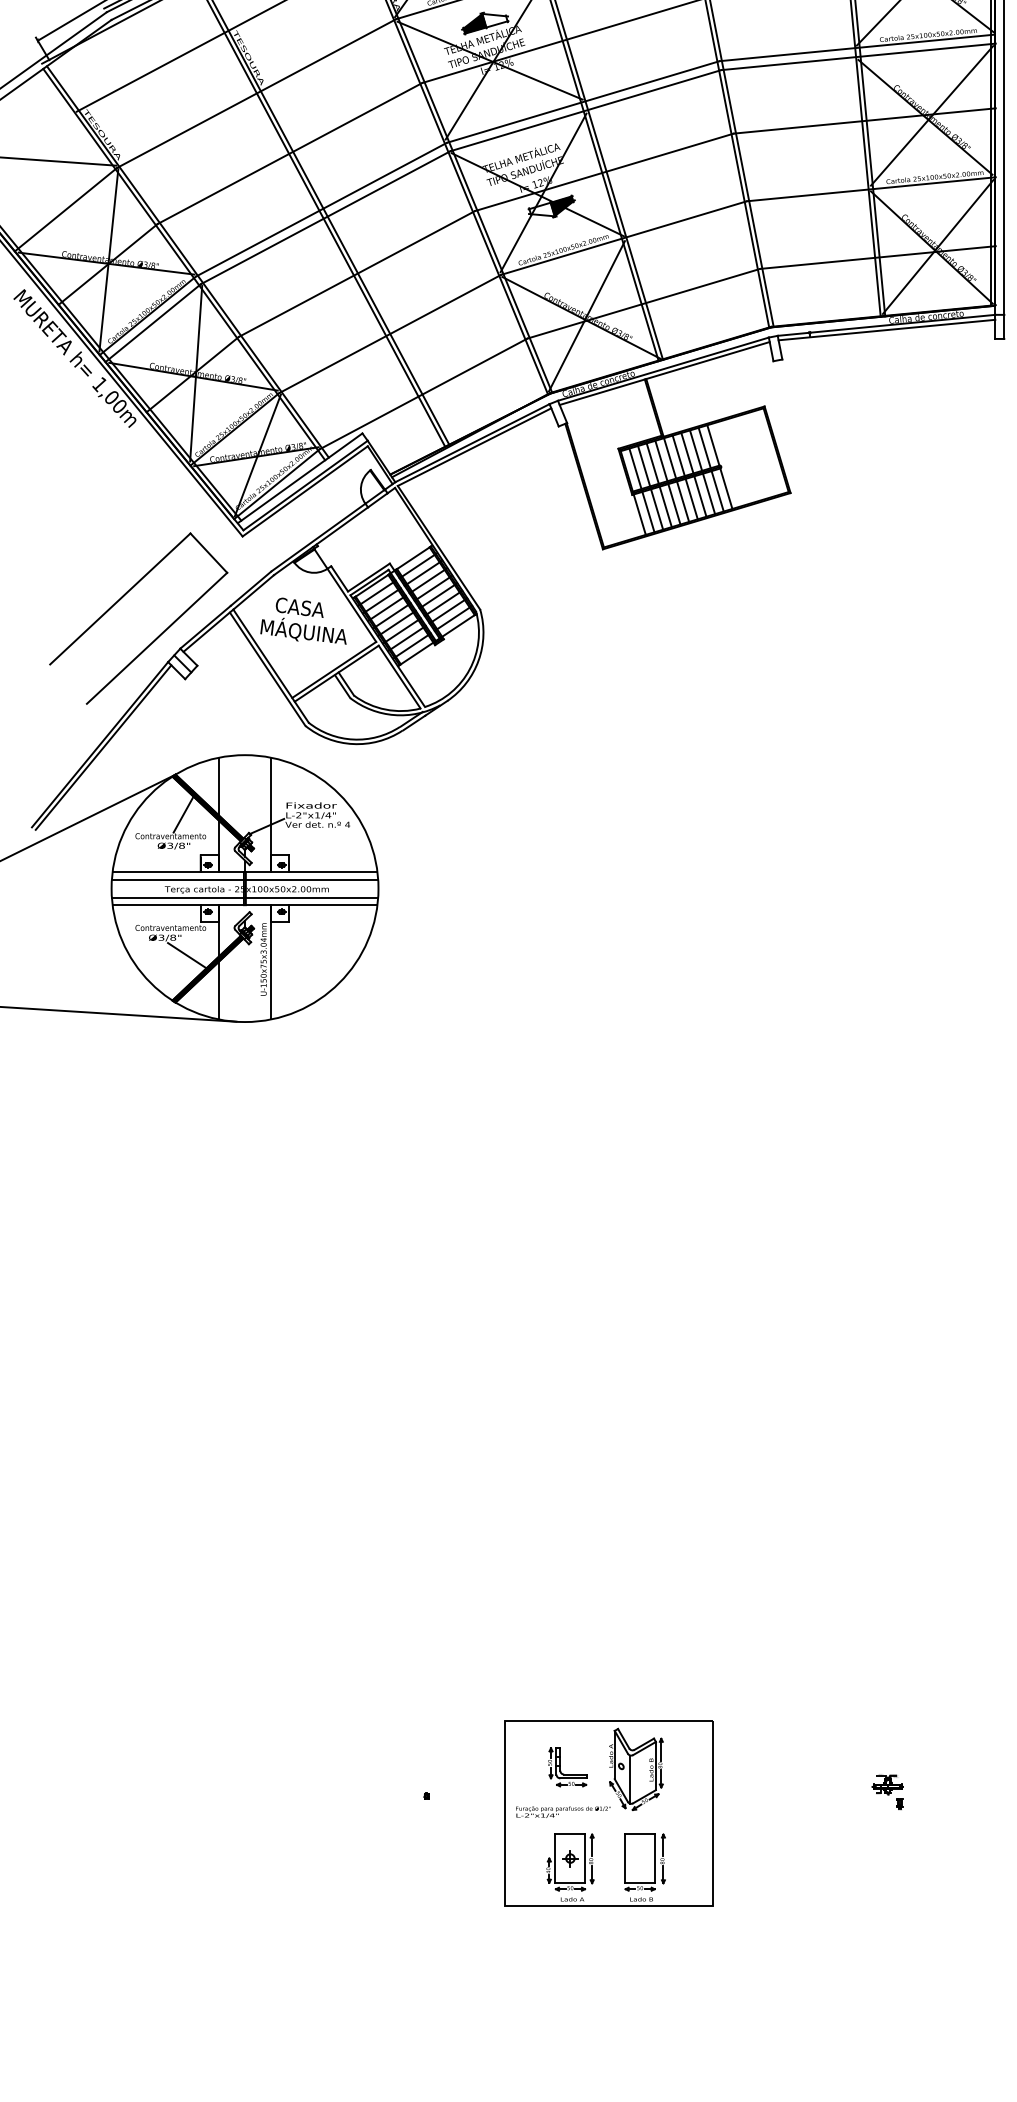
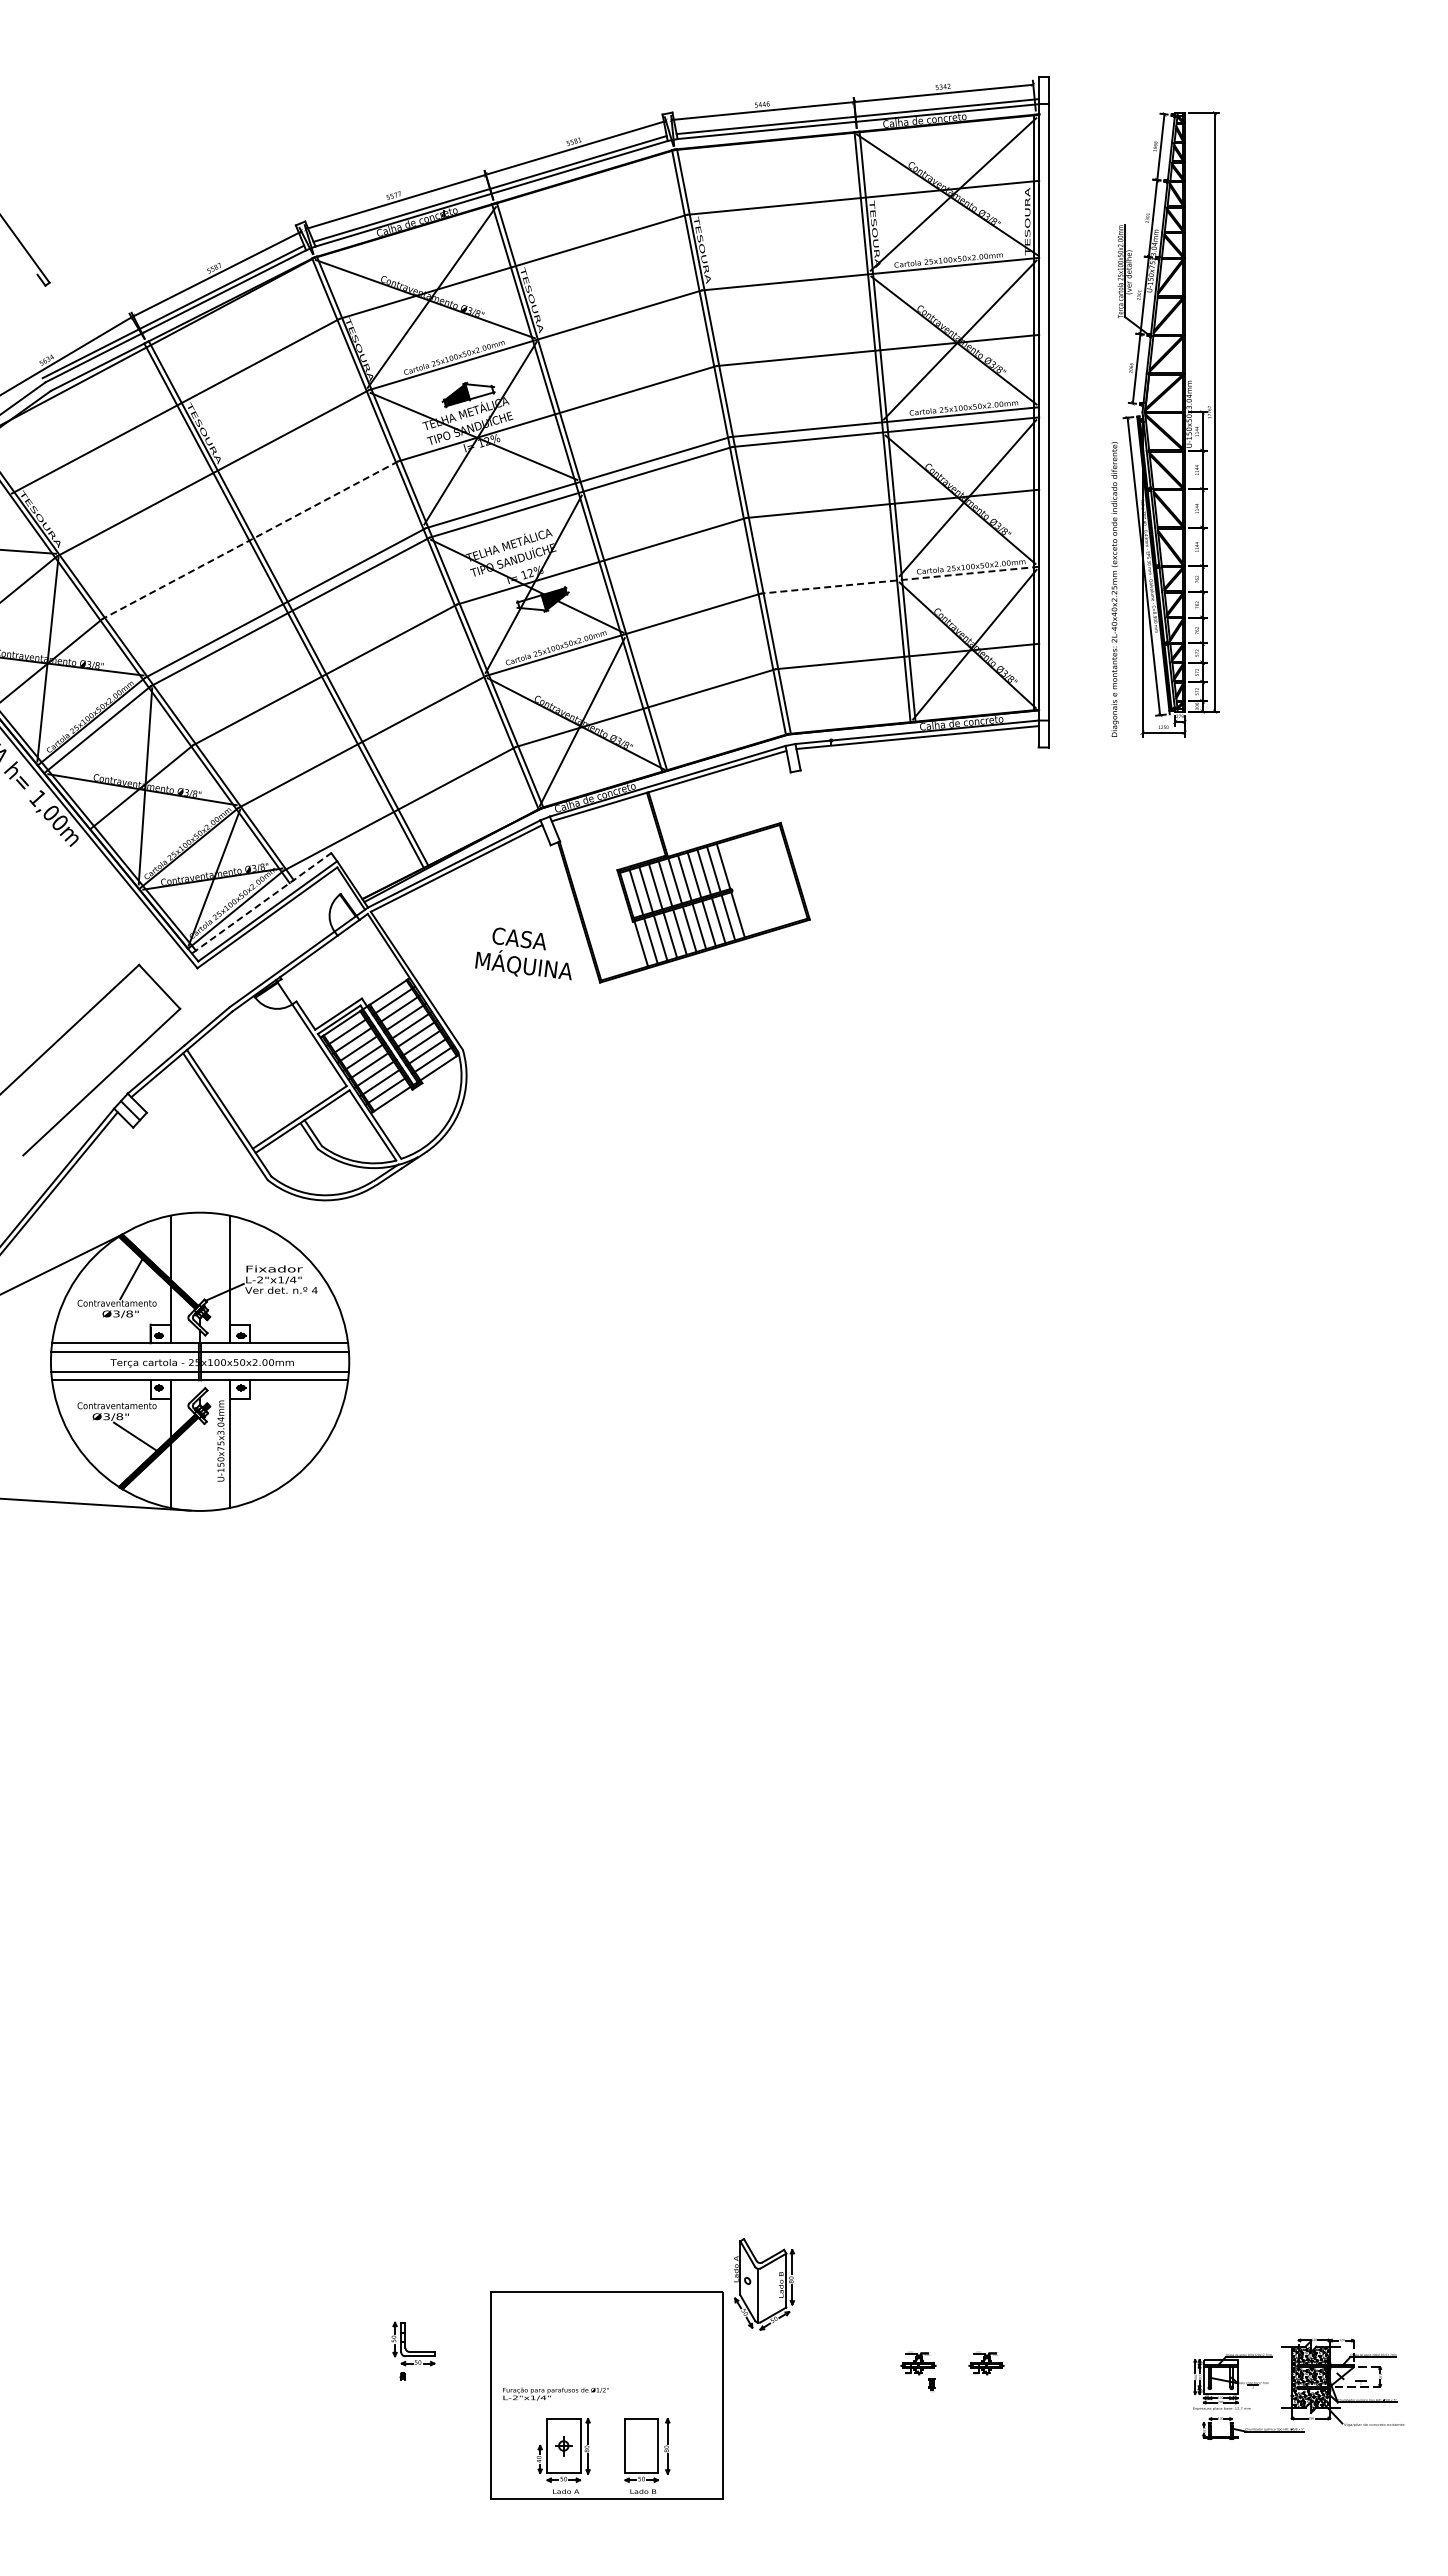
line: (290, 153) -> (250, 540), solid -> dashed
line: (871, 189) -> (900, 580), solid -> dashed
line: (299, 478) -> (261, 903), solid -> dashed
text: (303, 620) -> (523, 953), moved
part: (560, 1766) -> (405, 2343), moved
part: (636, 1769) -> (764, 2284), moved
part: (948, 1784) -> (986, 2363), added

